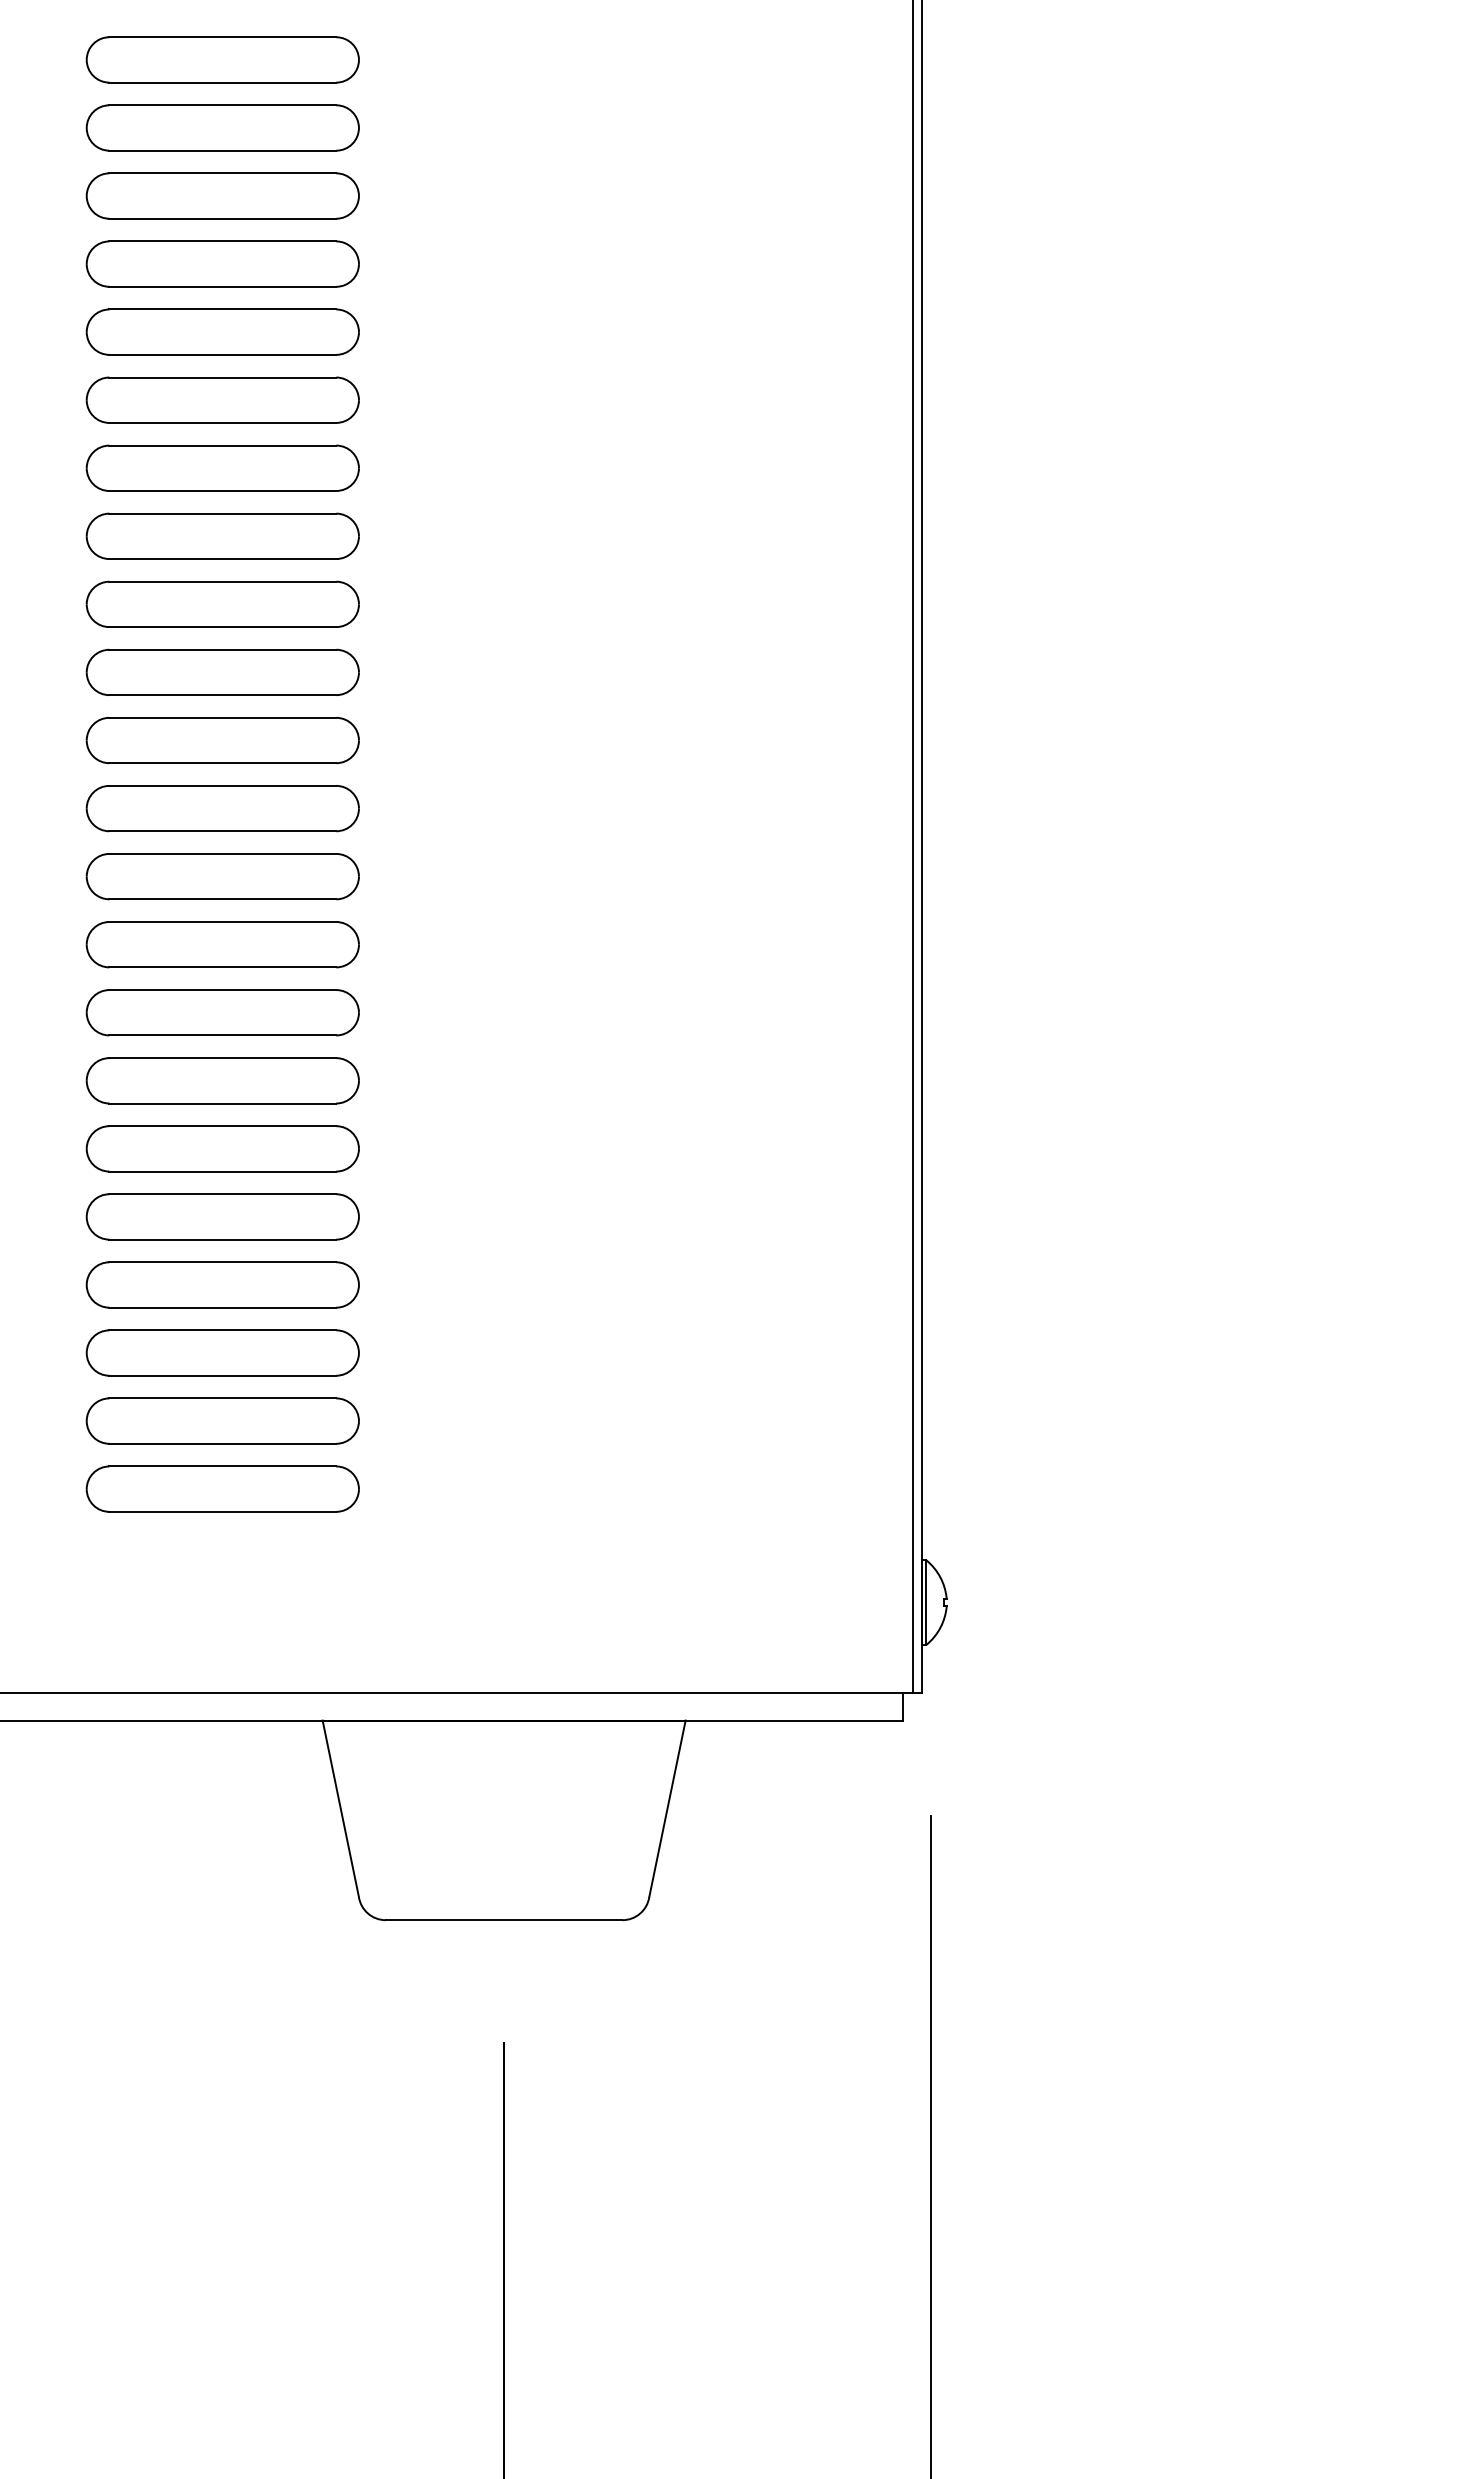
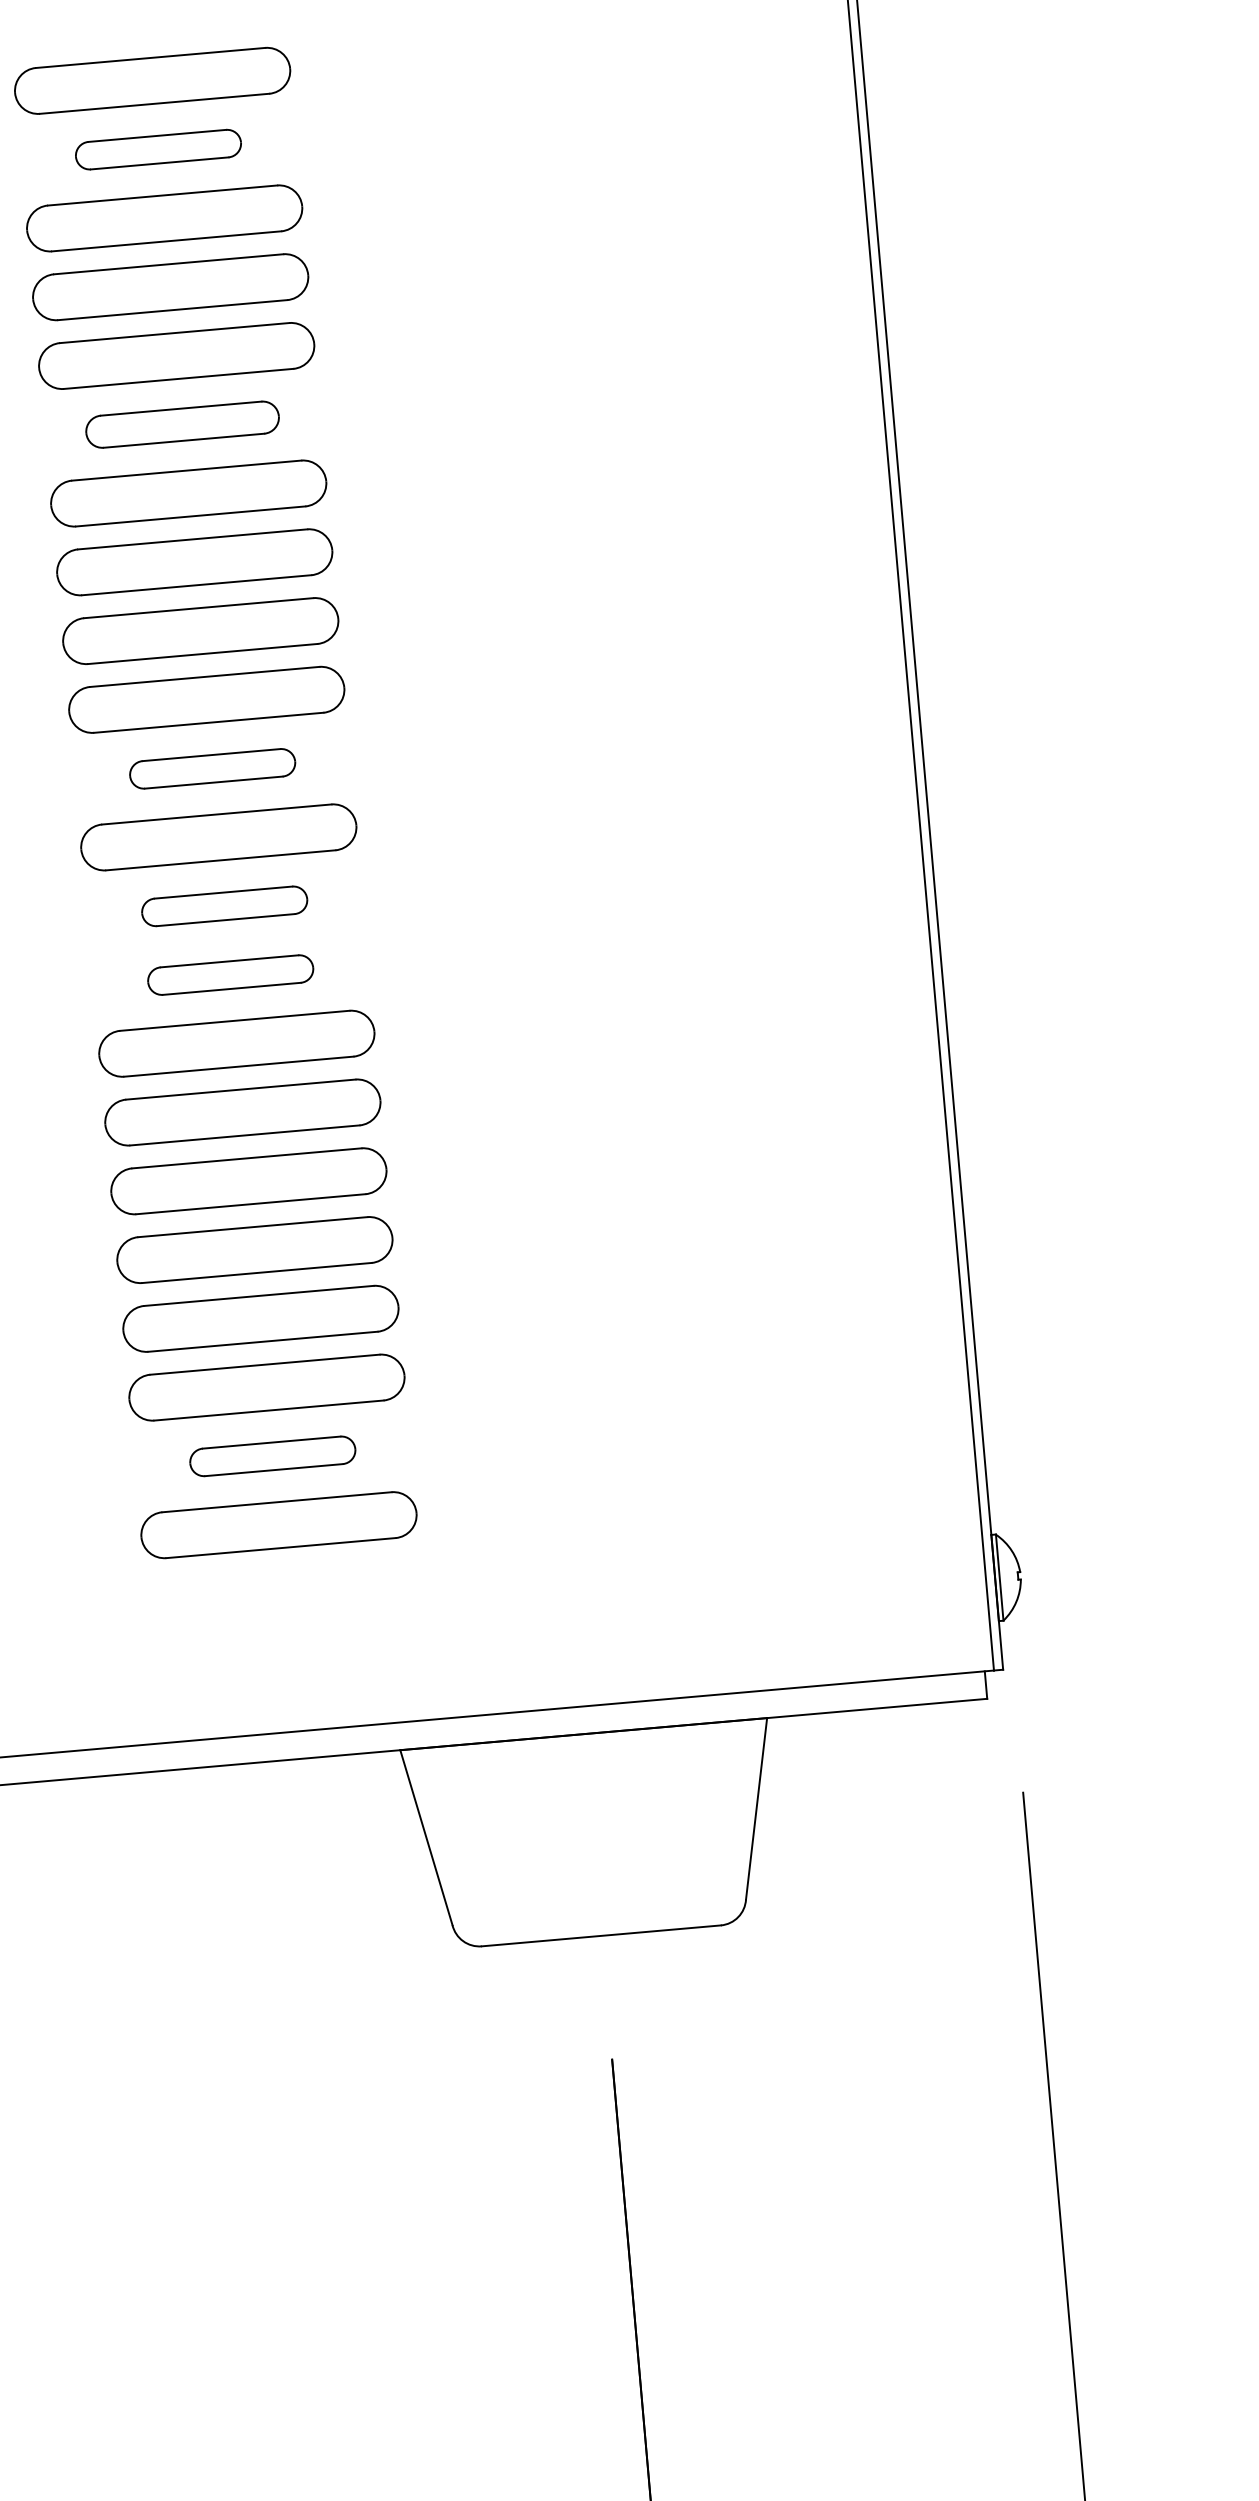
part: (222, 127) -> (158, 149), size x0.6
part: (222, 399) -> (182, 424), size x0.7
part: (222, 740) -> (212, 768), size x0.6
part: (222, 876) -> (224, 906), size x0.6
part: (222, 944) -> (230, 974), size x0.6
part: (222, 1420) -> (272, 1455), size x0.6

